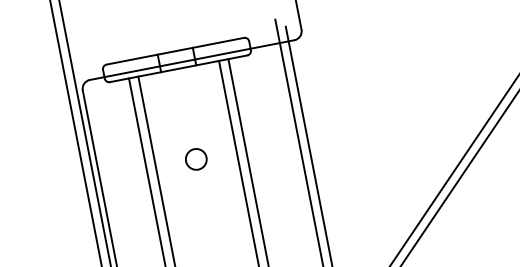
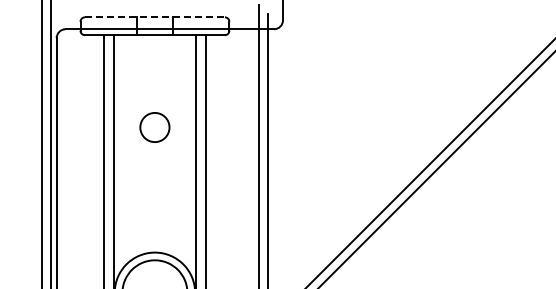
line: (174, 51) -> (154, 17), solid -> dashed
circle: (195, 159) -> (154, 127), size x1.4

